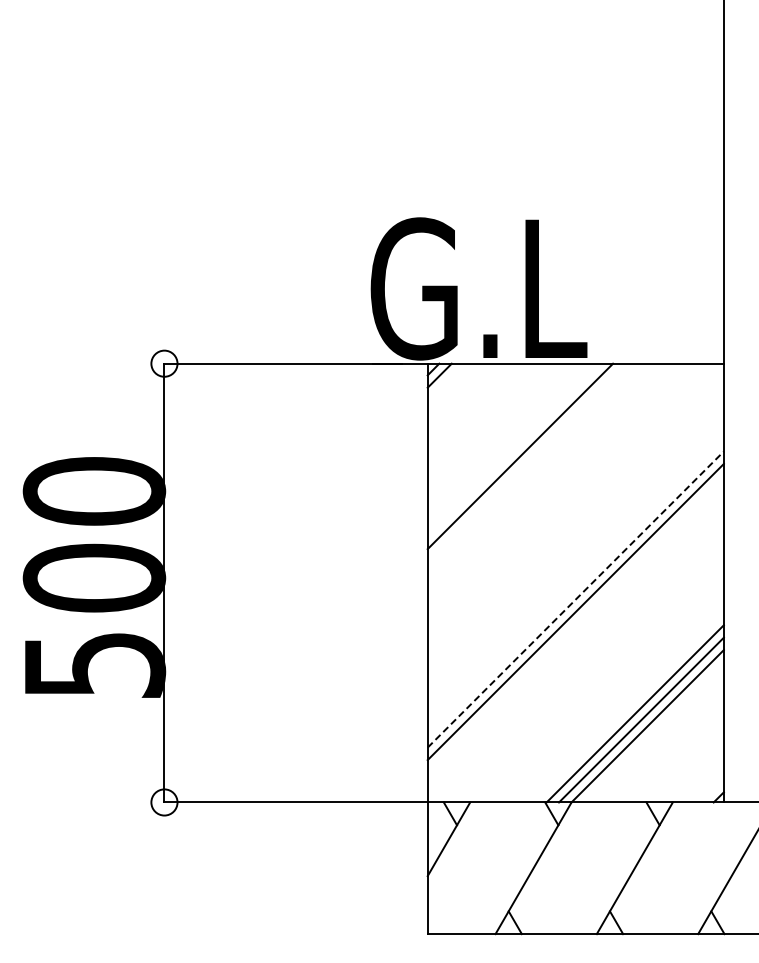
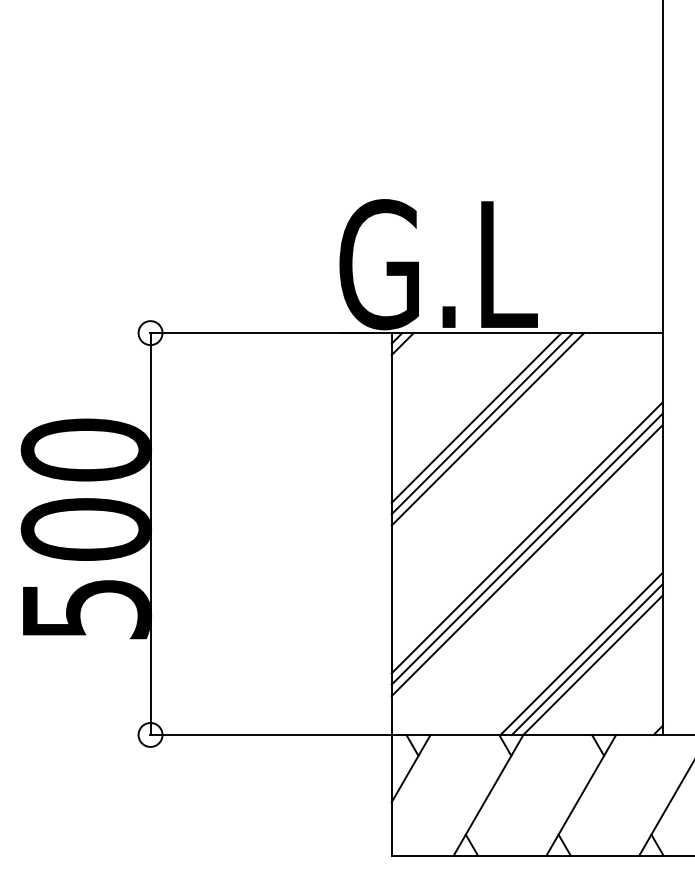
line: (526, 462) -> (482, 423), added
line: (532, 468) -> (487, 429), added
line: (575, 587) -> (527, 538), added
line: (576, 599) -> (527, 549), dashed -> solid

